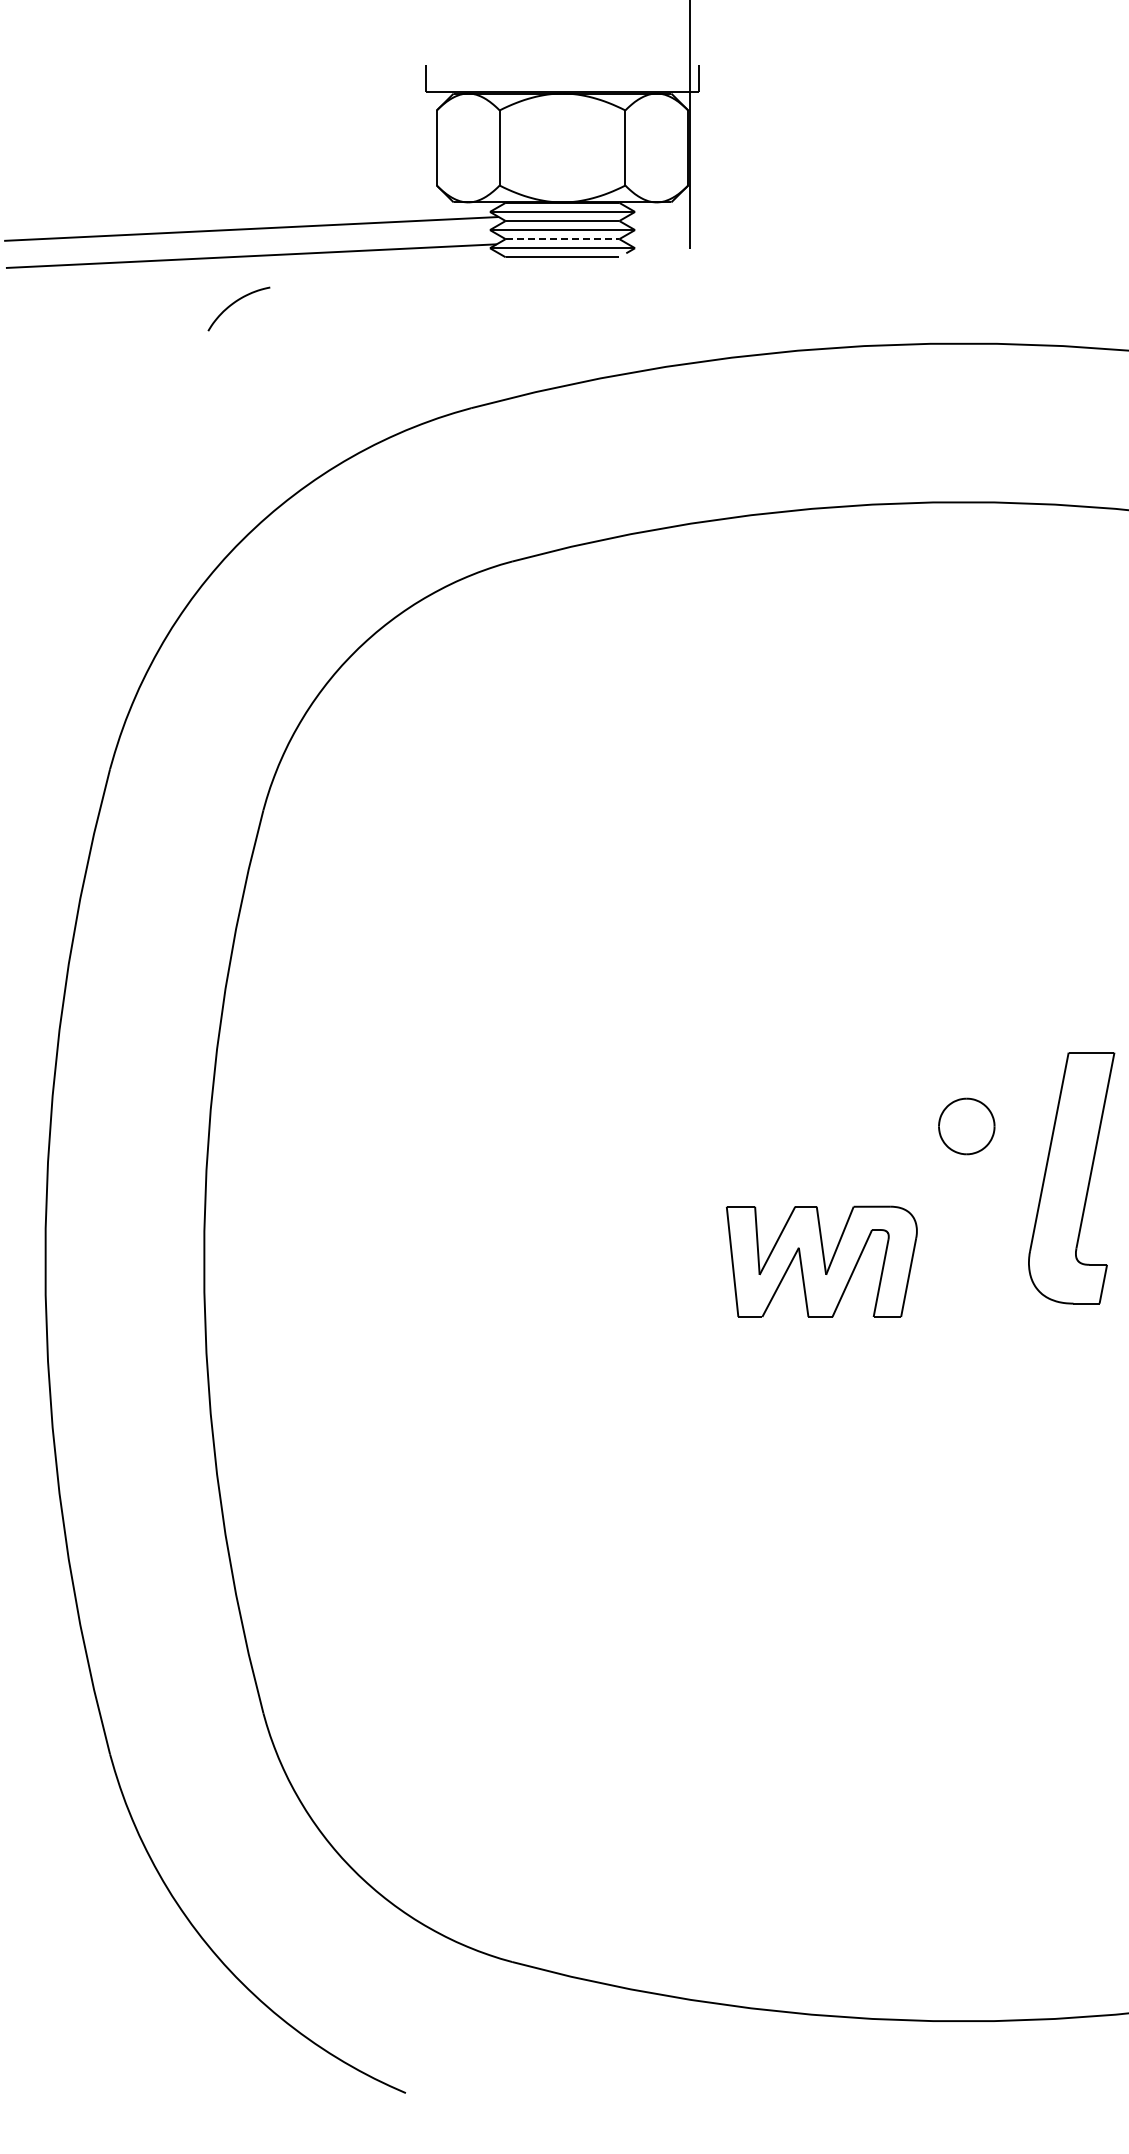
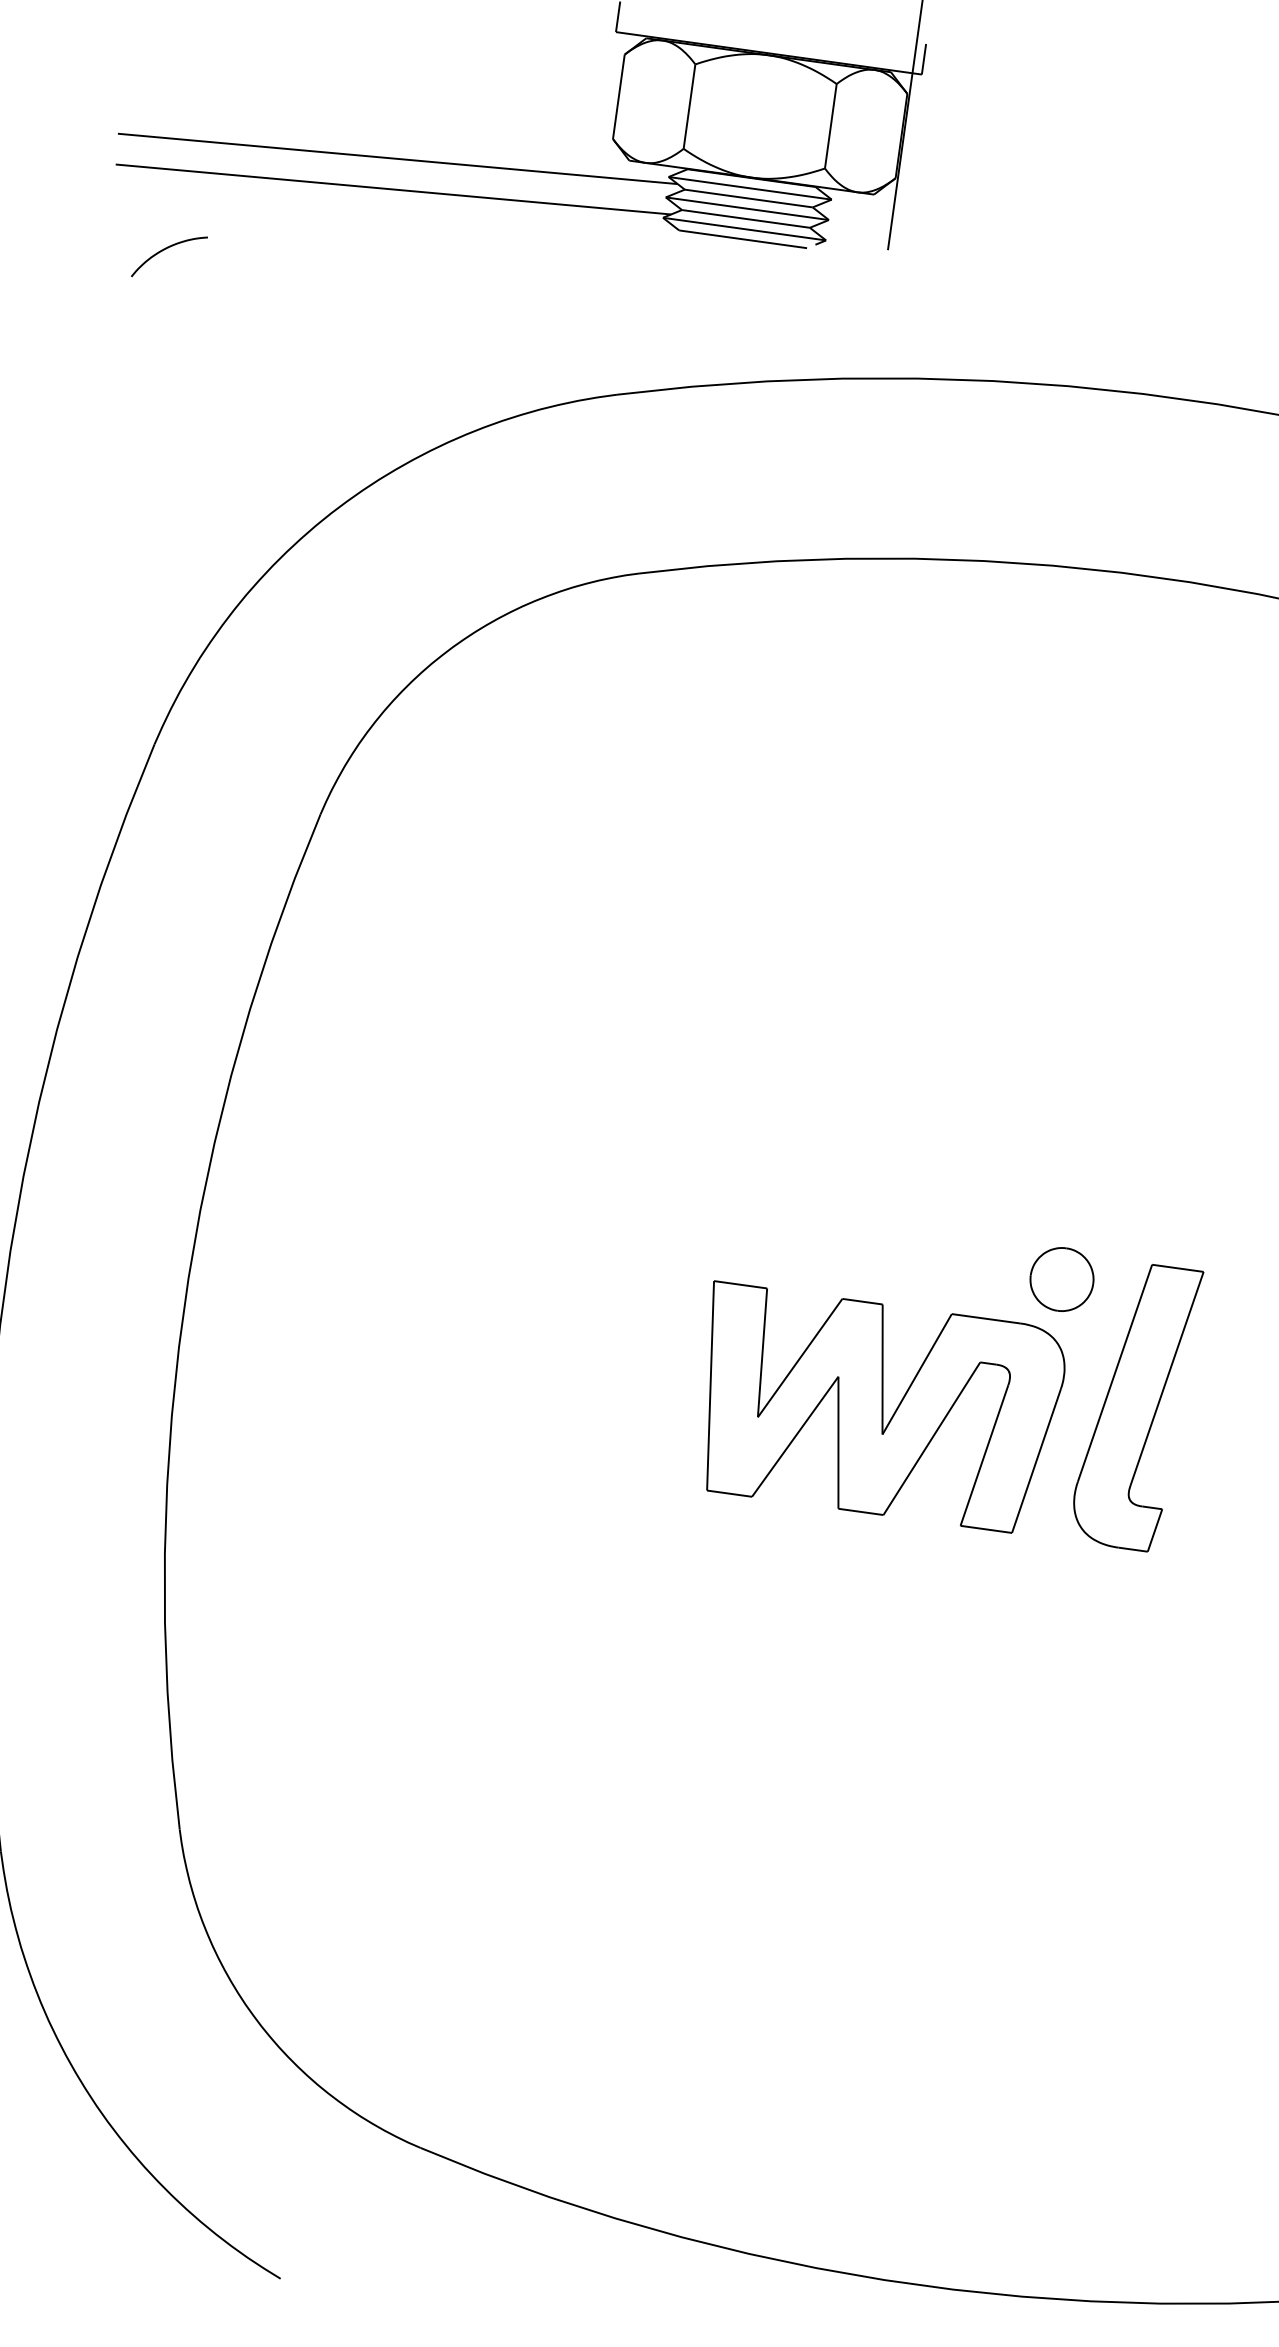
line: (562, 239) -> (745, 219), dashed -> solid
curve: (236, 302) -> (167, 249), moved
part: (1071, 1178) -> (1135, 1406), moved
part: (821, 1261) -> (877, 1408), size x1.67

